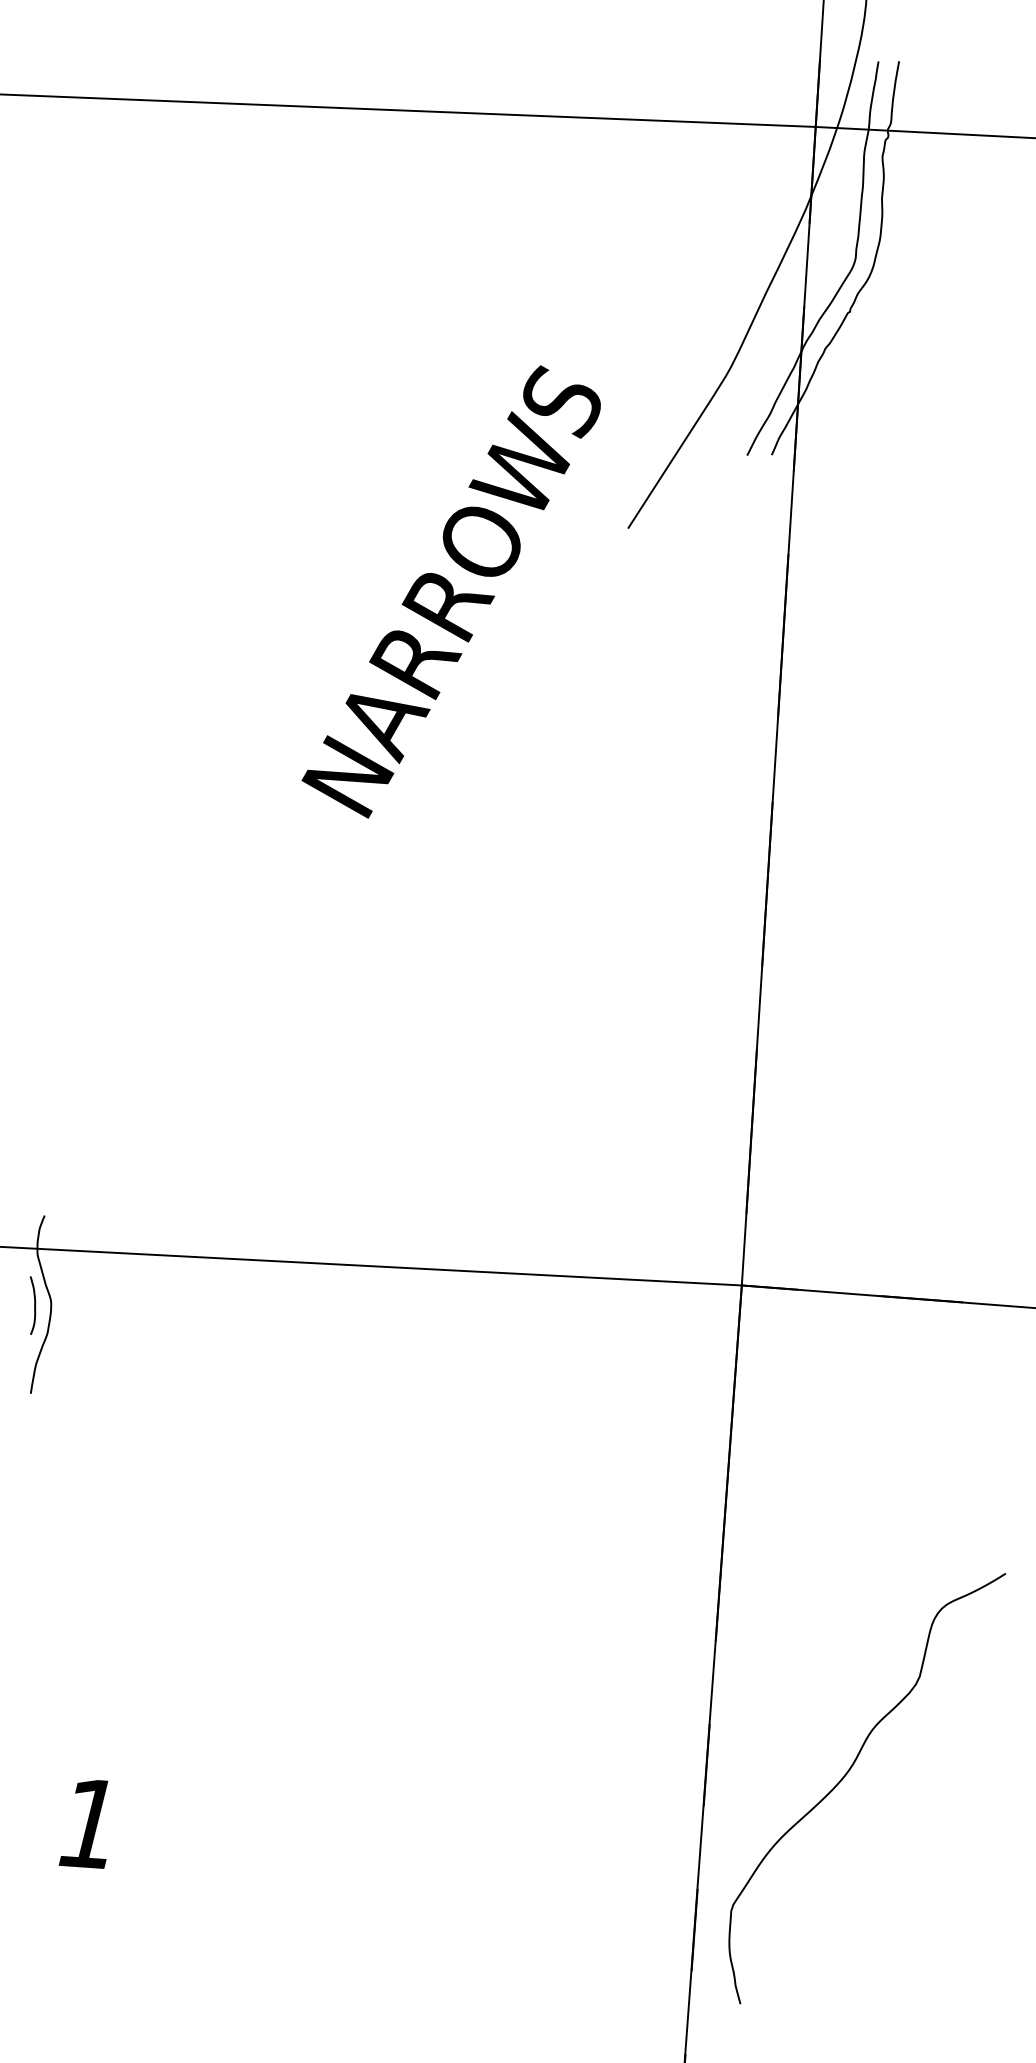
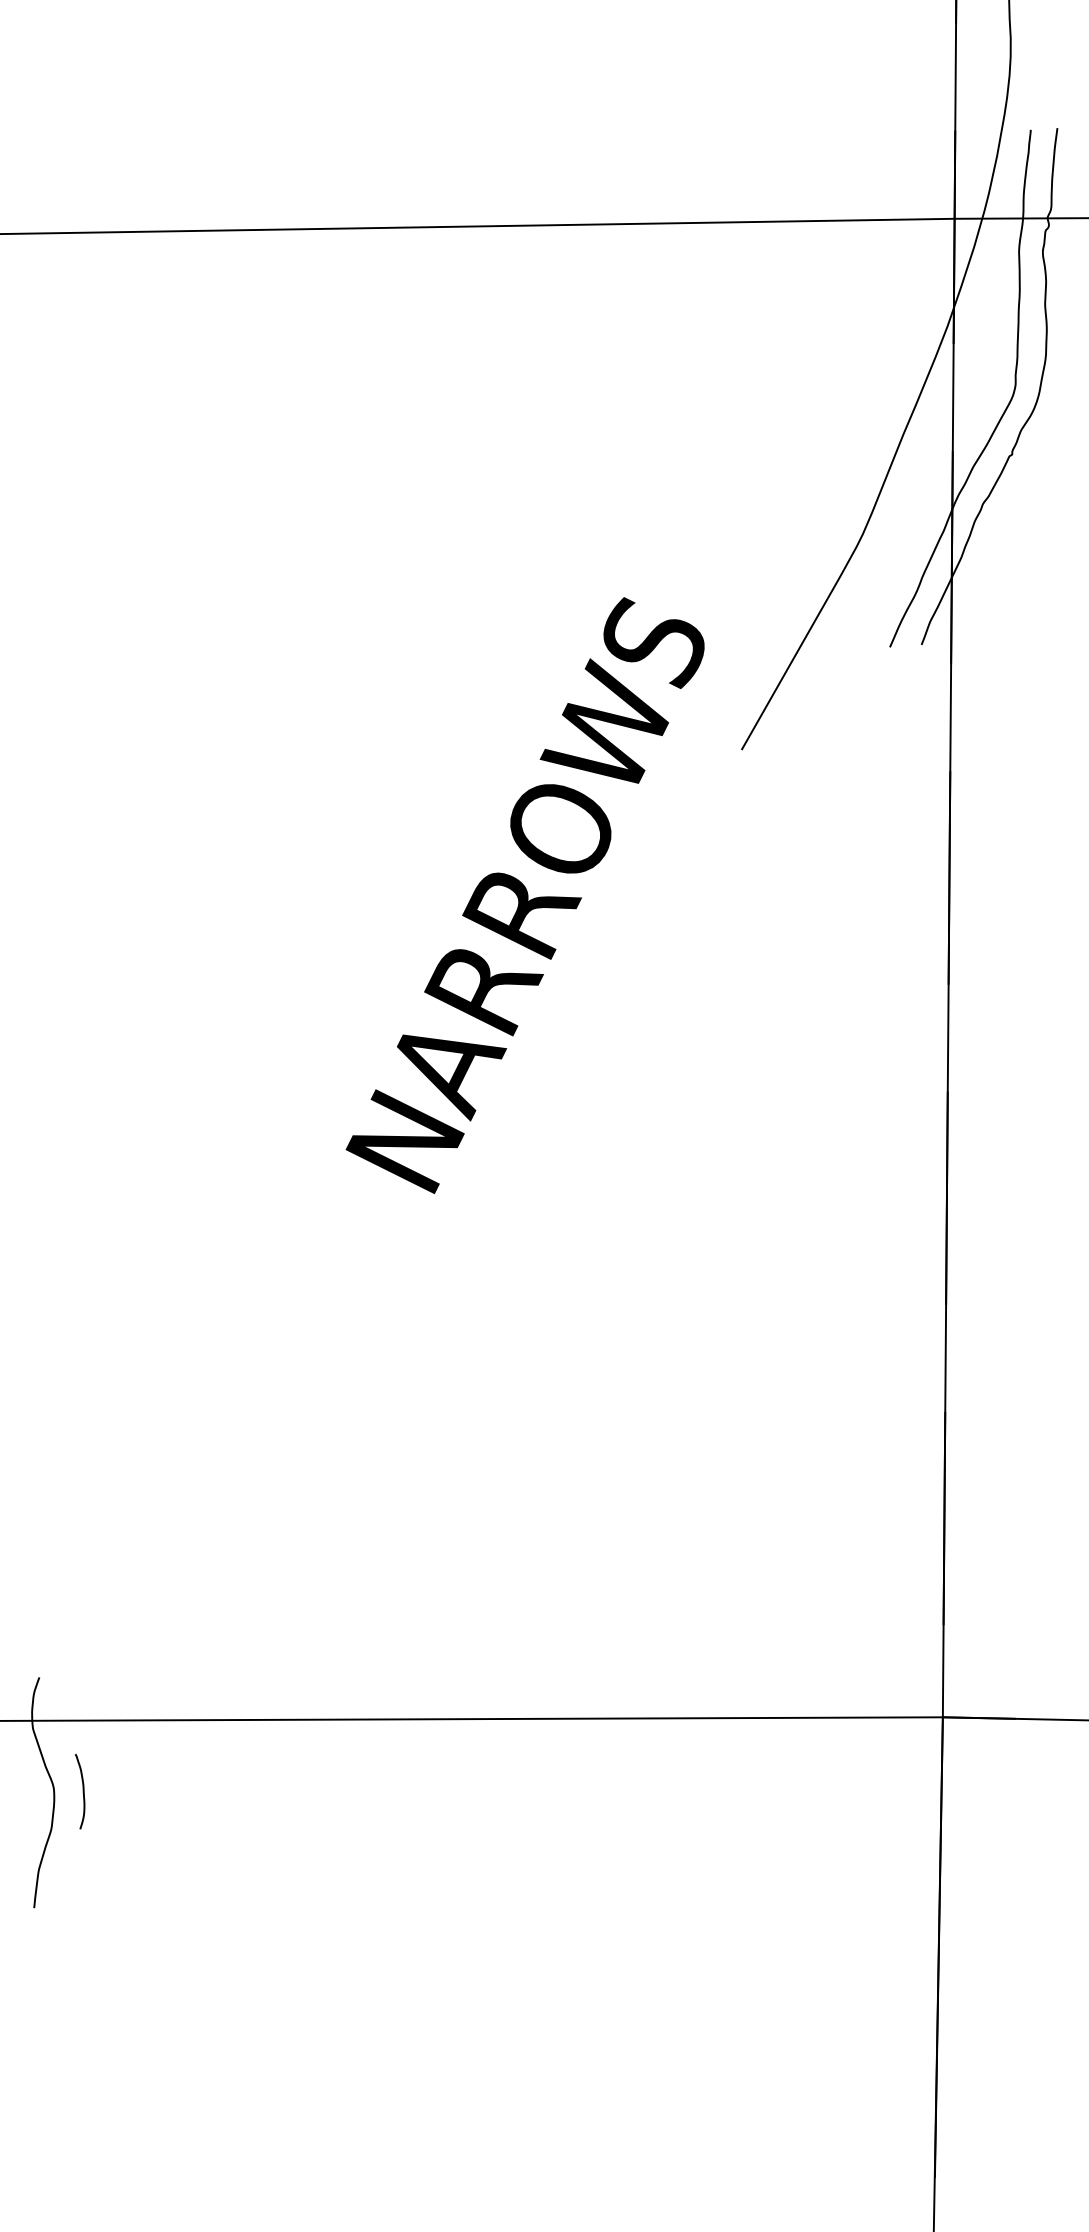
text: (450, 591) -> (524, 895), moved
curve: (34, 1305) -> (82, 1791), moved

